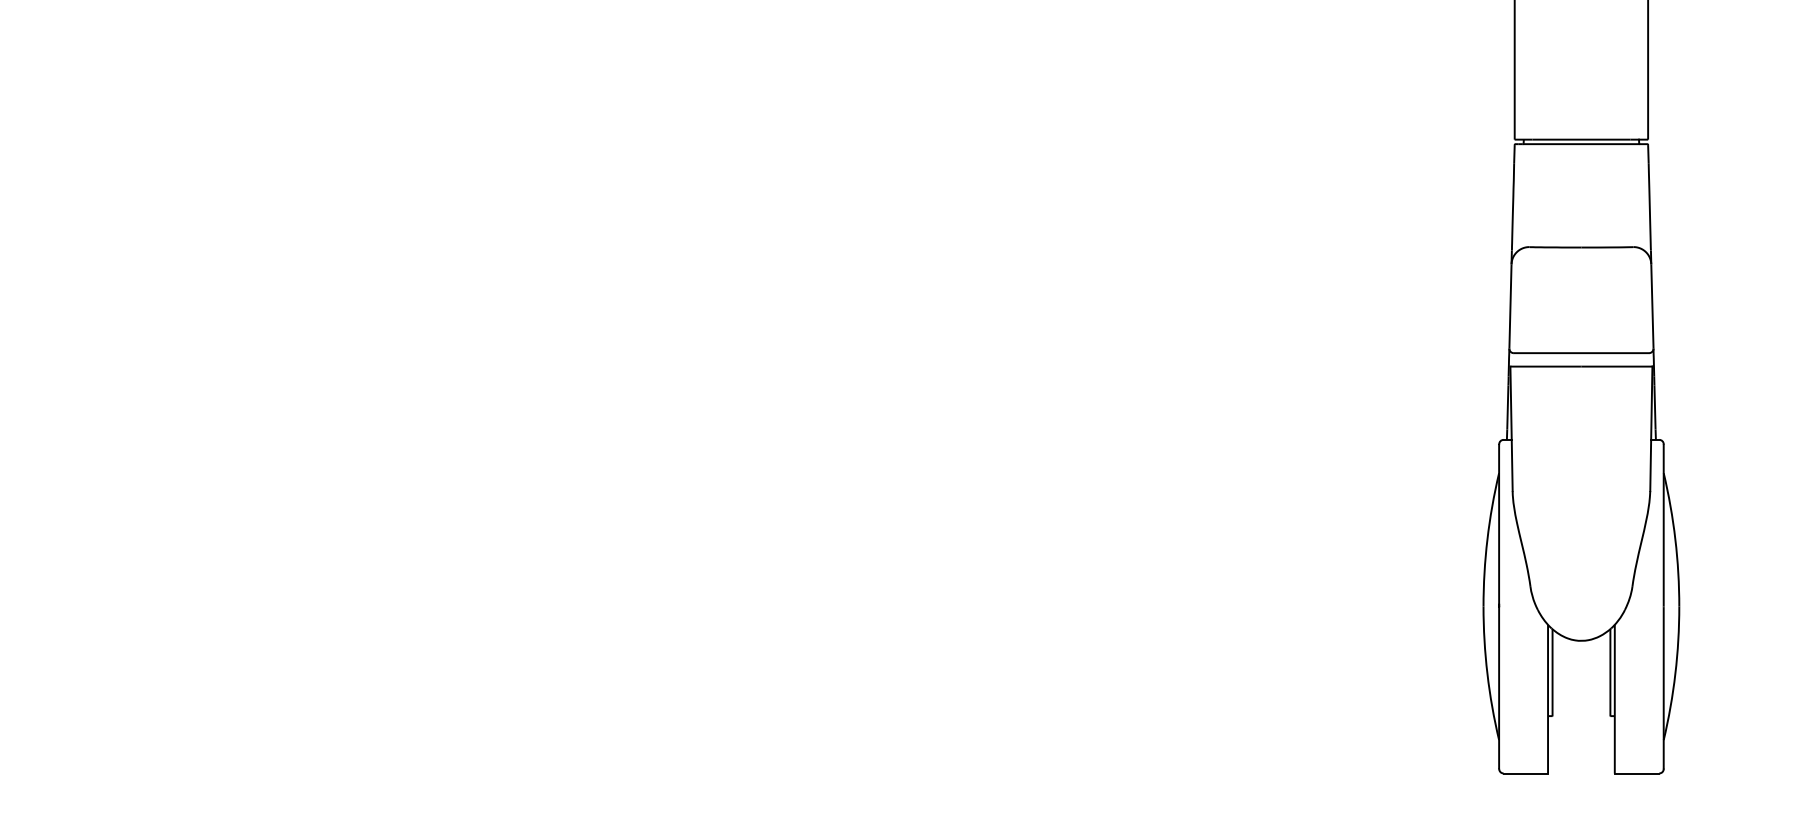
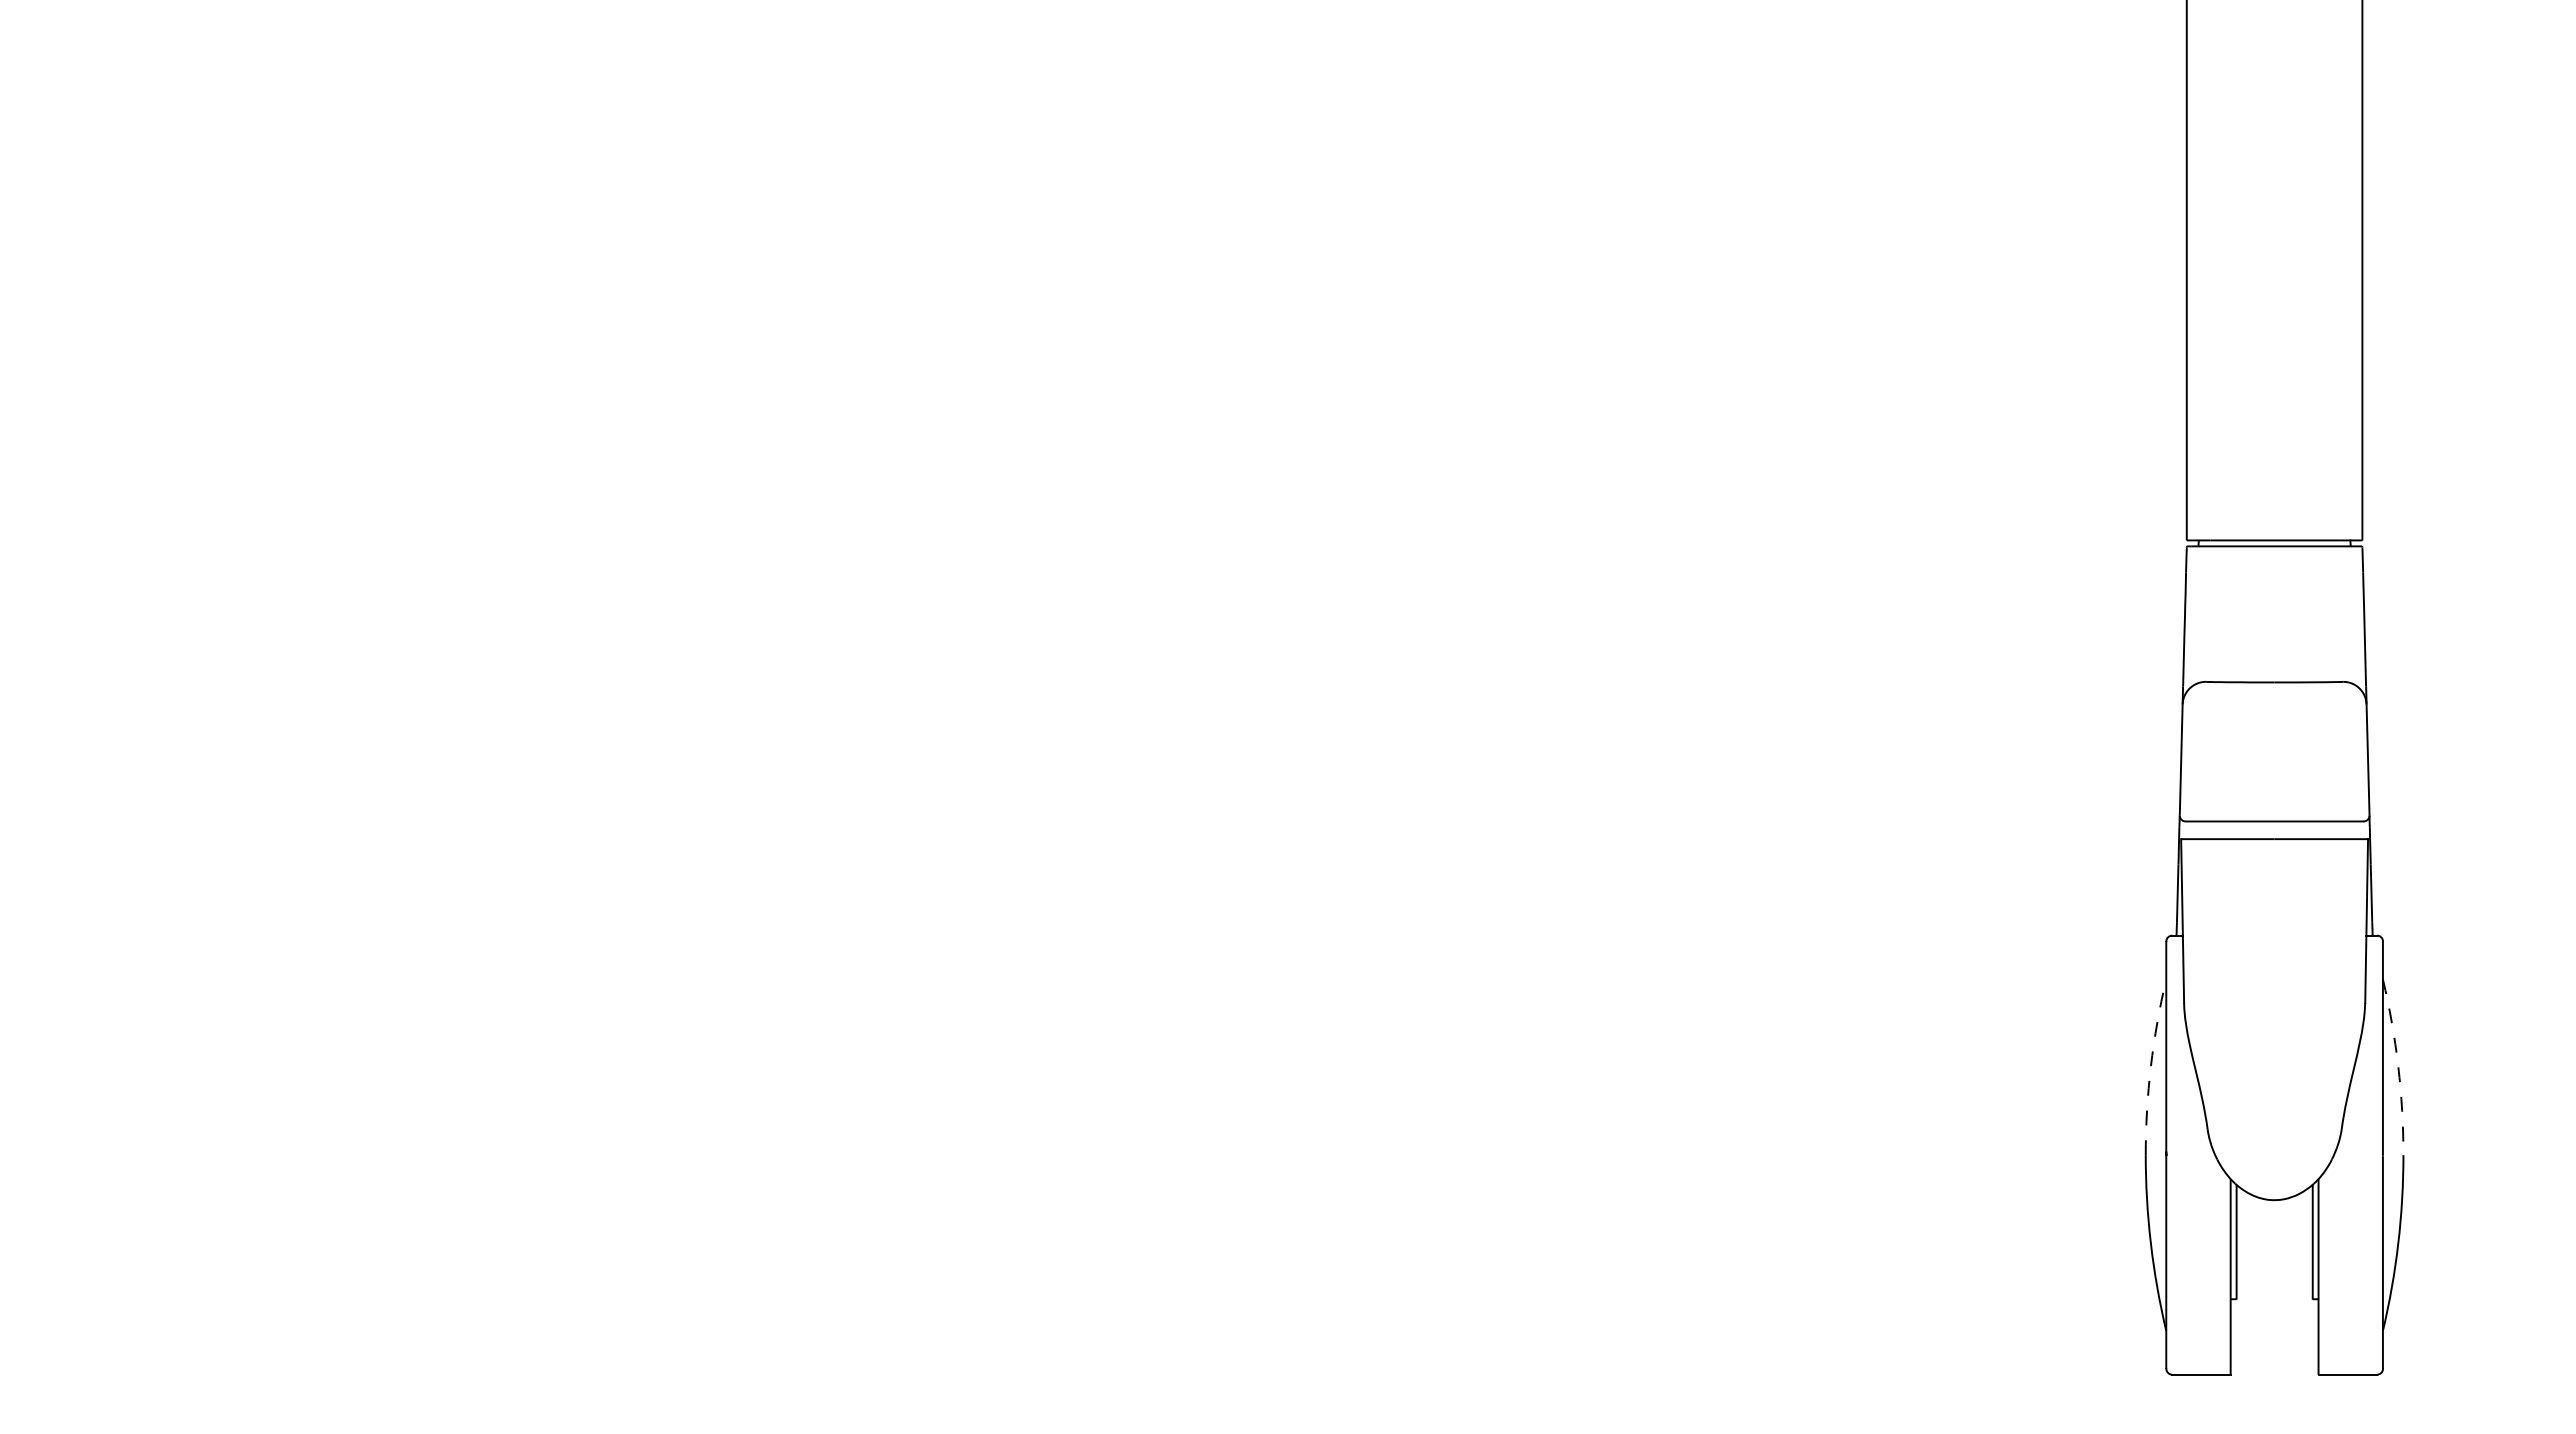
arc: (1487, 539) -> (2150, 1066), solid -> dashed
arc: (1675, 539) -> (2398, 1066), solid -> dashed

